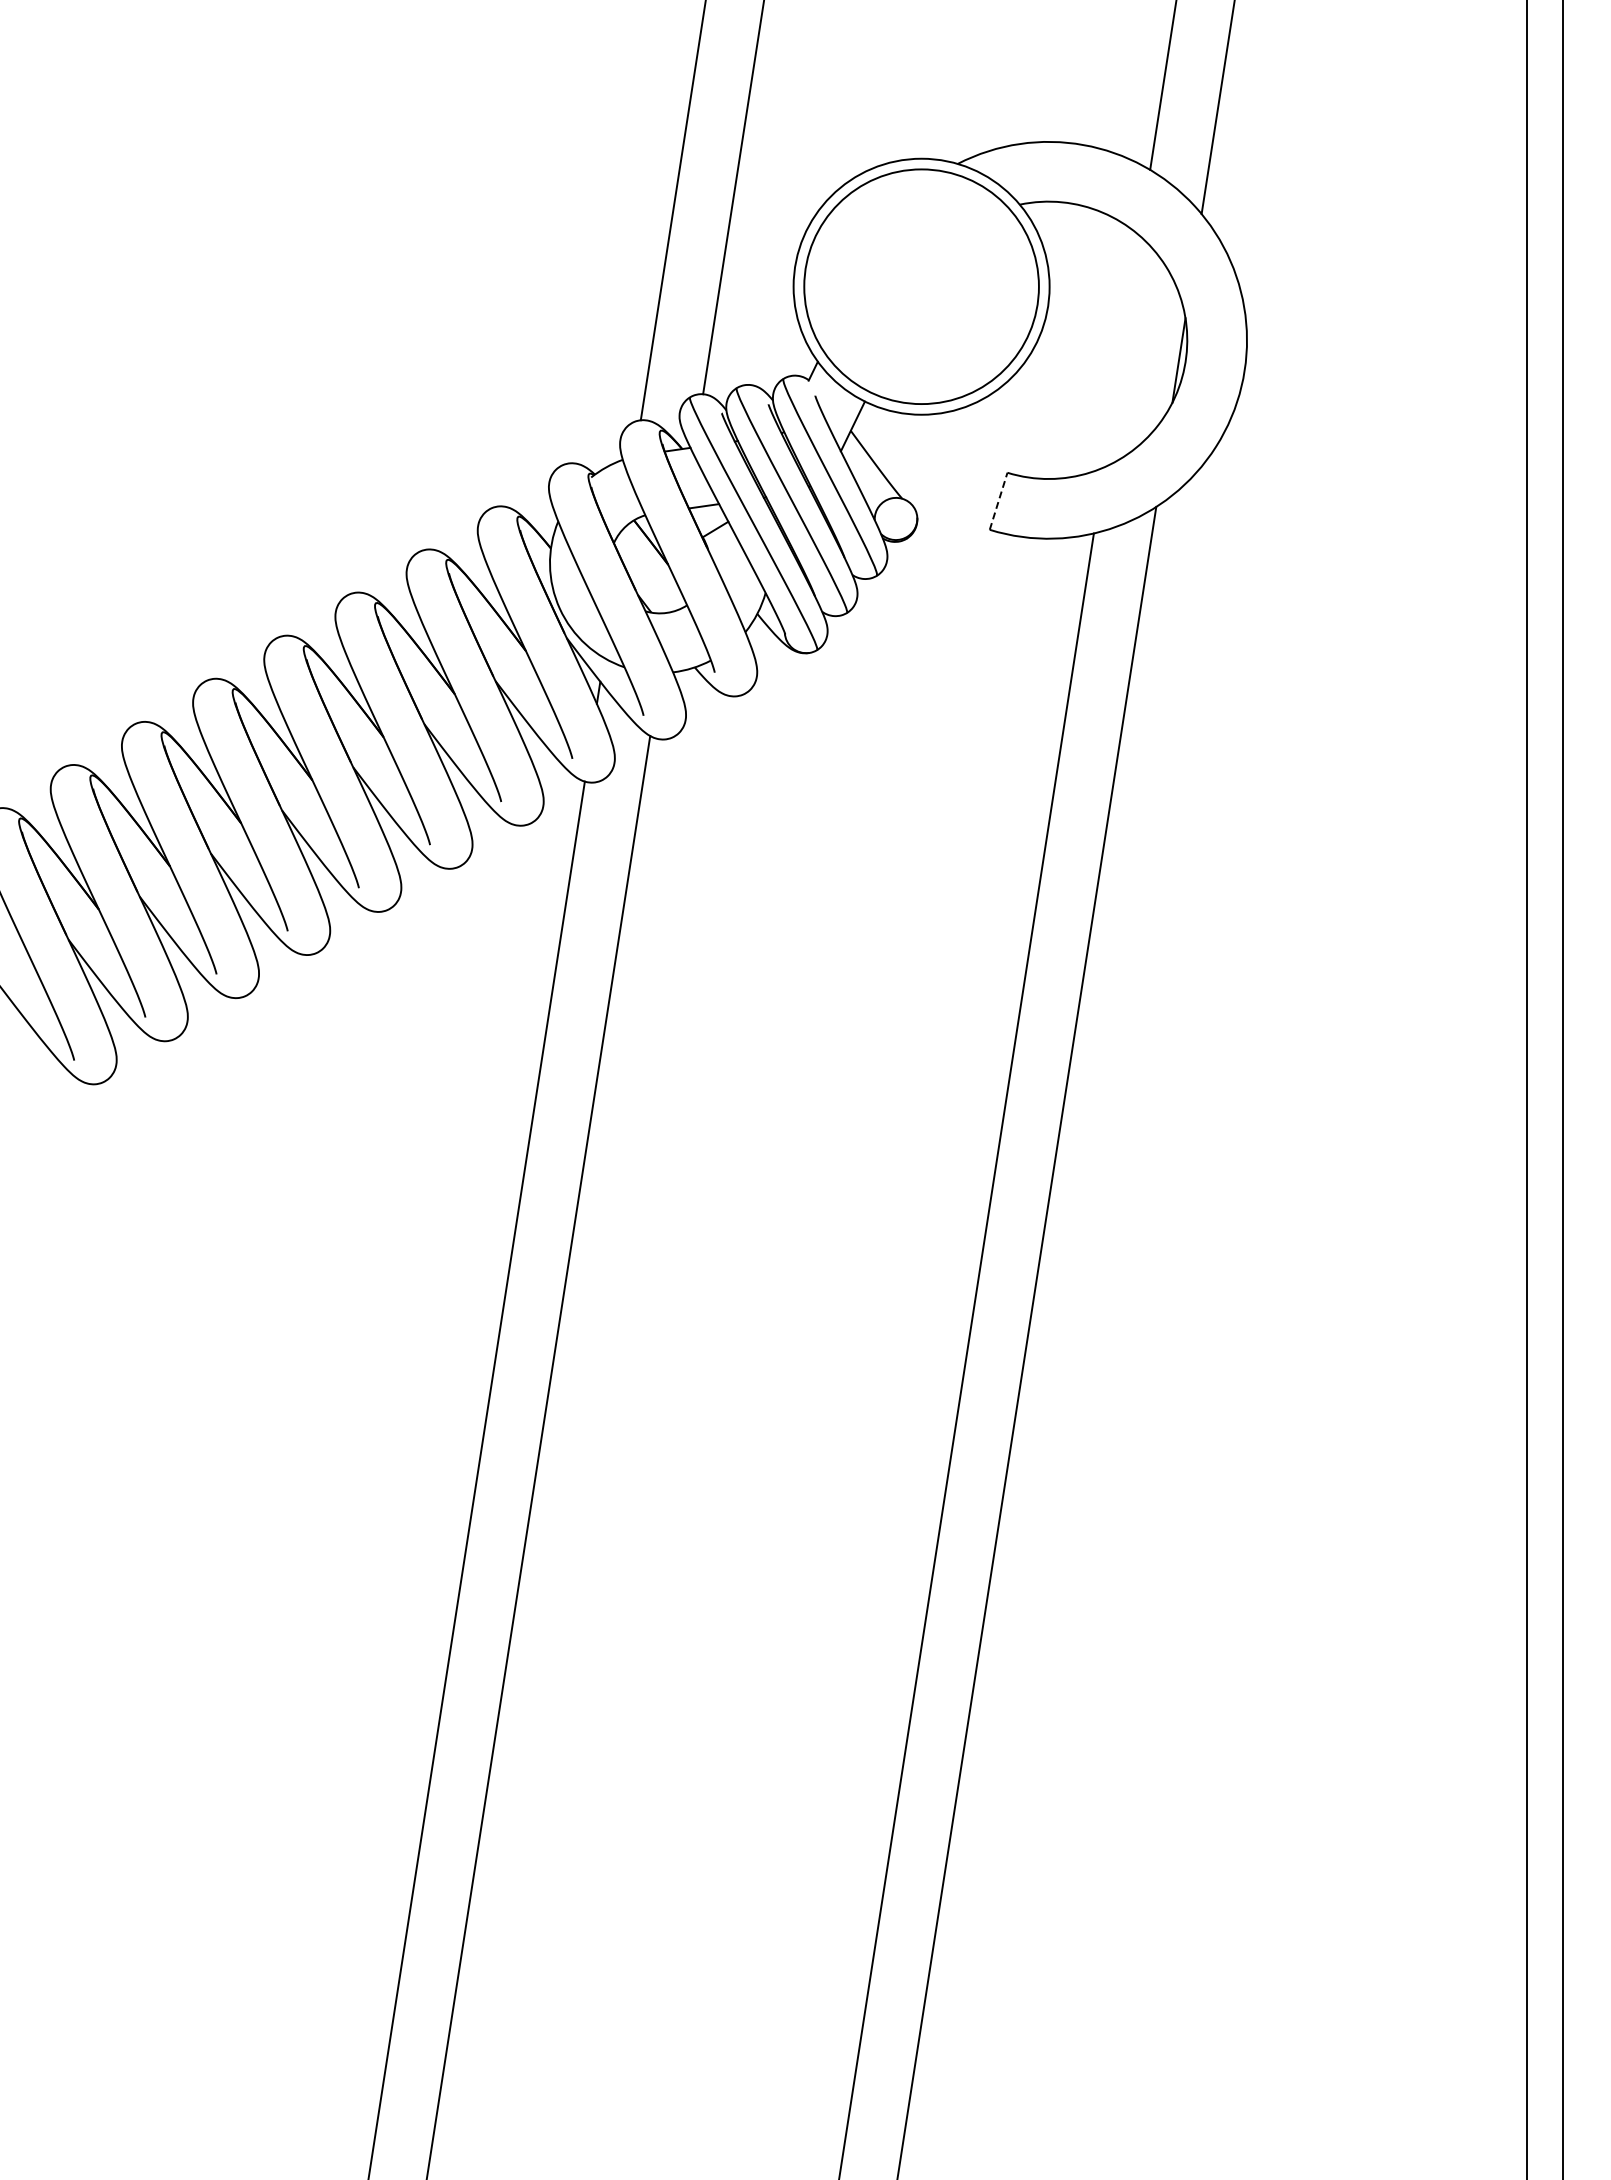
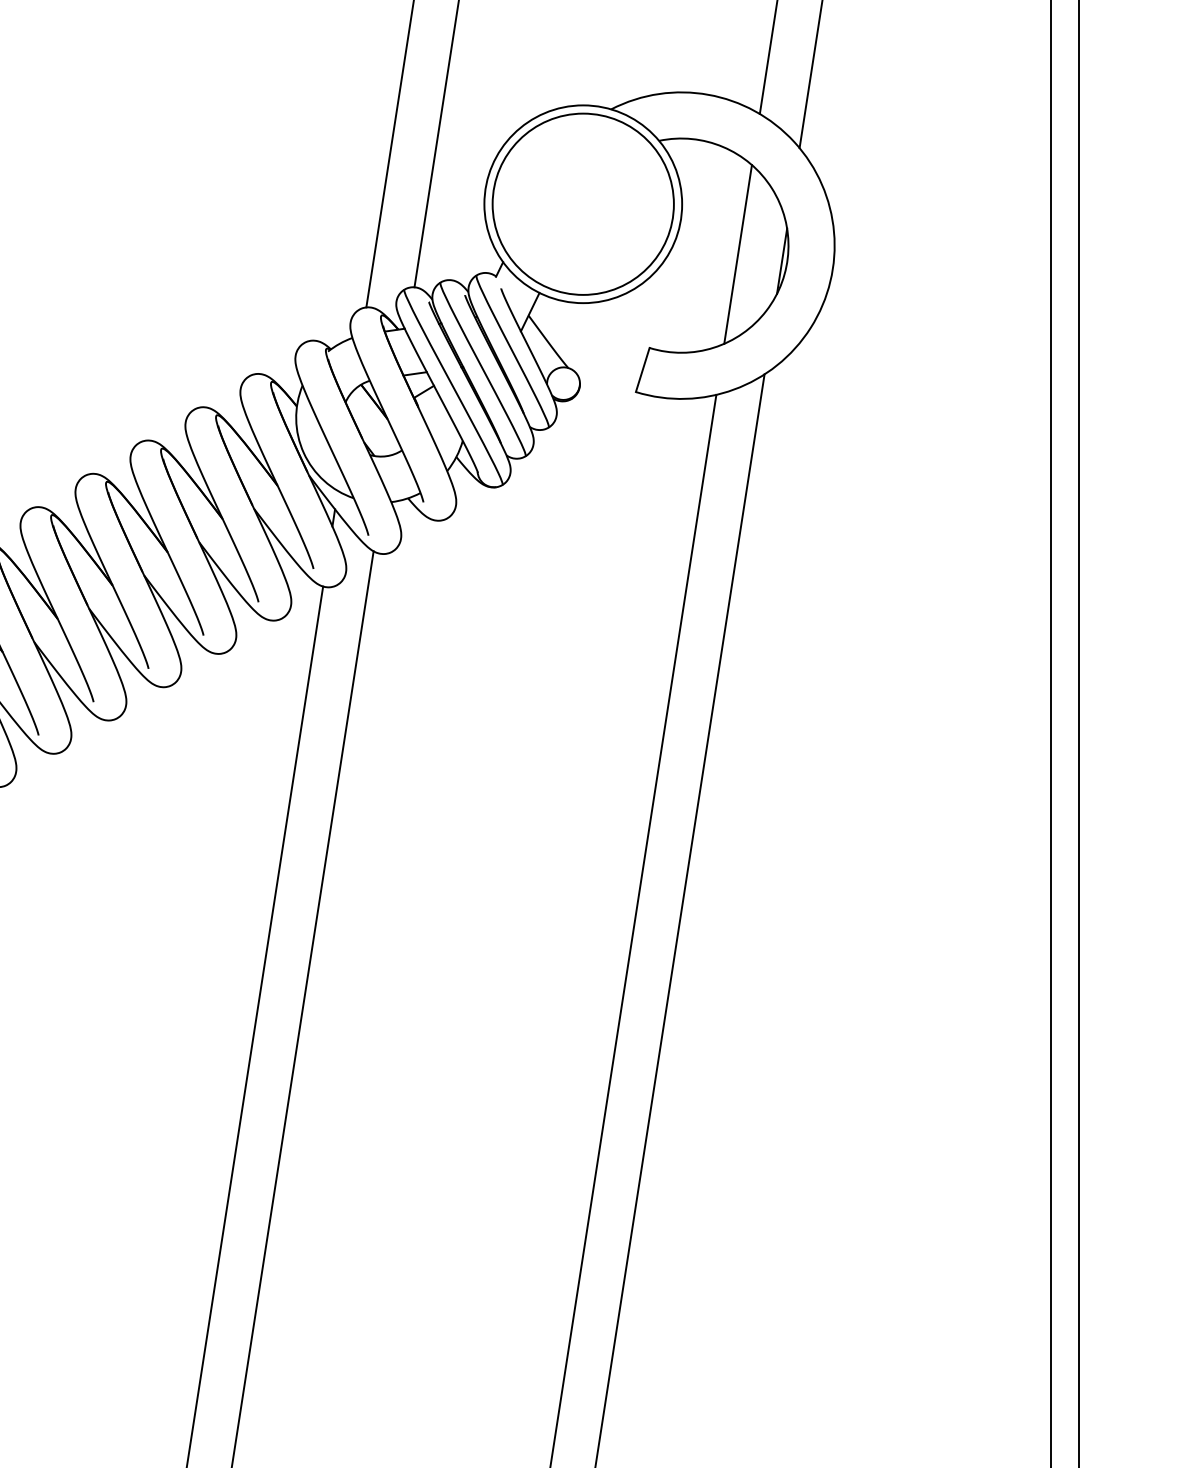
line: (1121, 351) -> (737, 254), added
line: (998, 501) -> (642, 370), dashed -> solid

